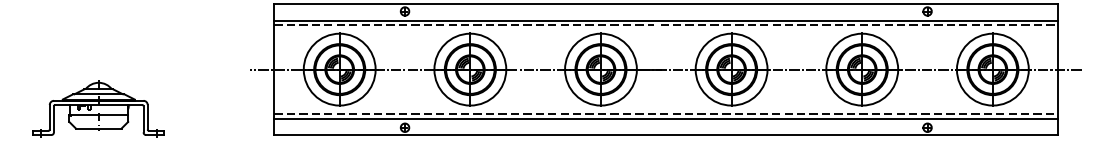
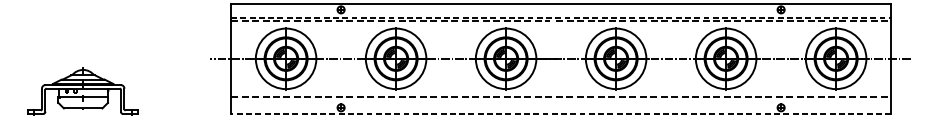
line: (666, 20) -> (561, 17), solid -> dashed
line: (666, 118) -> (561, 99), removed
line: (666, 134) -> (561, 113), solid -> dashed

